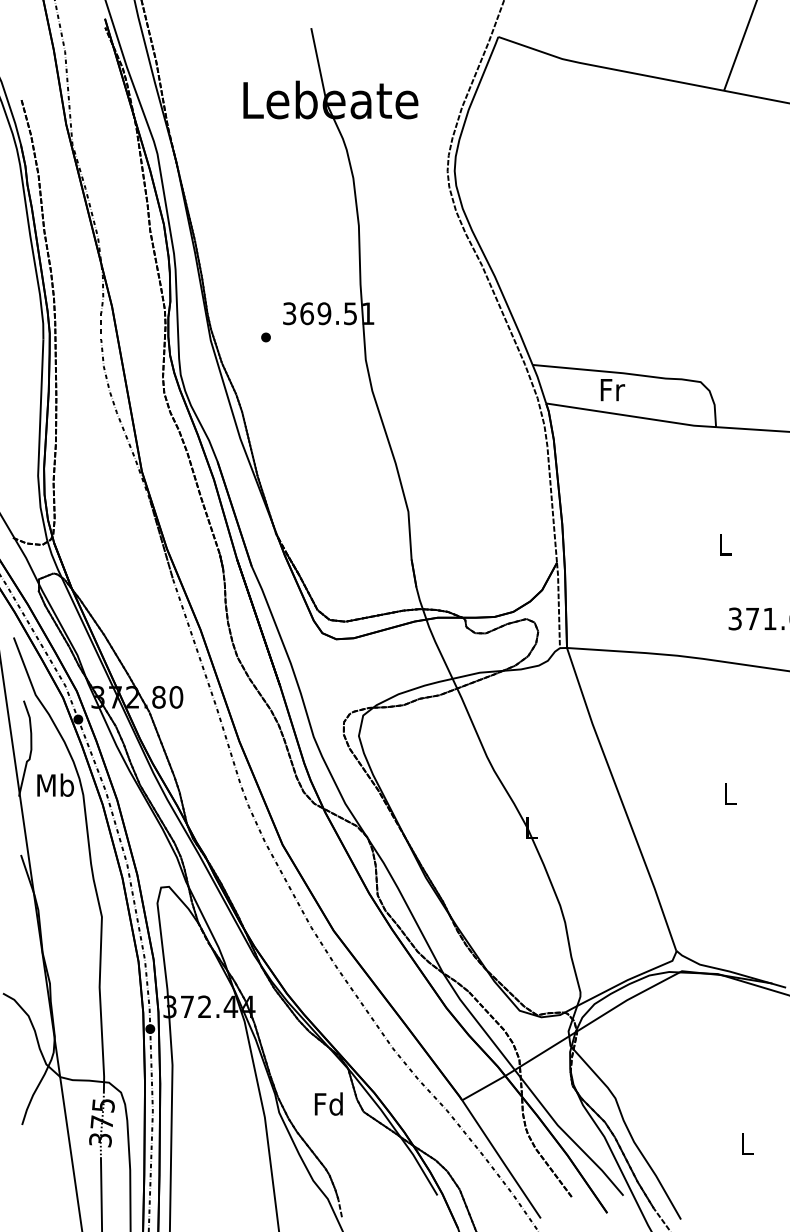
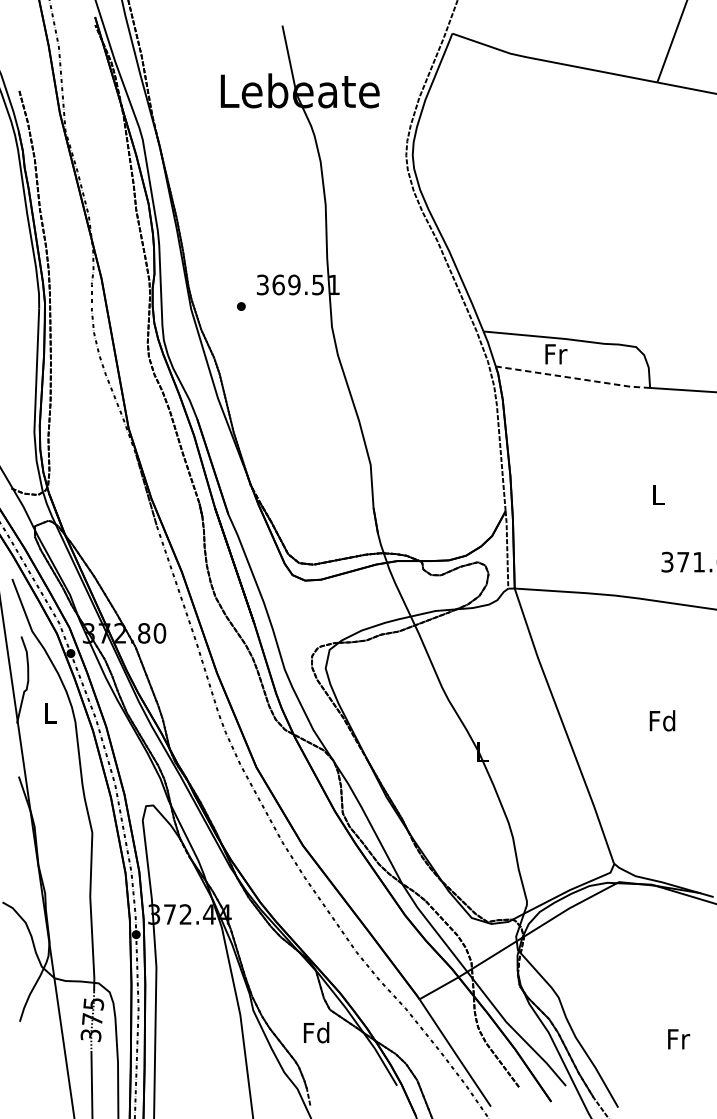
line: (631, 416) -> (573, 378), solid -> dashed
text: (55, 784) -> (50, 712), Mb -> L
text: (729, 793) -> (662, 720), L -> Fd
text: (328, 1103) -> (316, 1032), moved
text: (747, 1144) -> (678, 1039), L -> Fr

